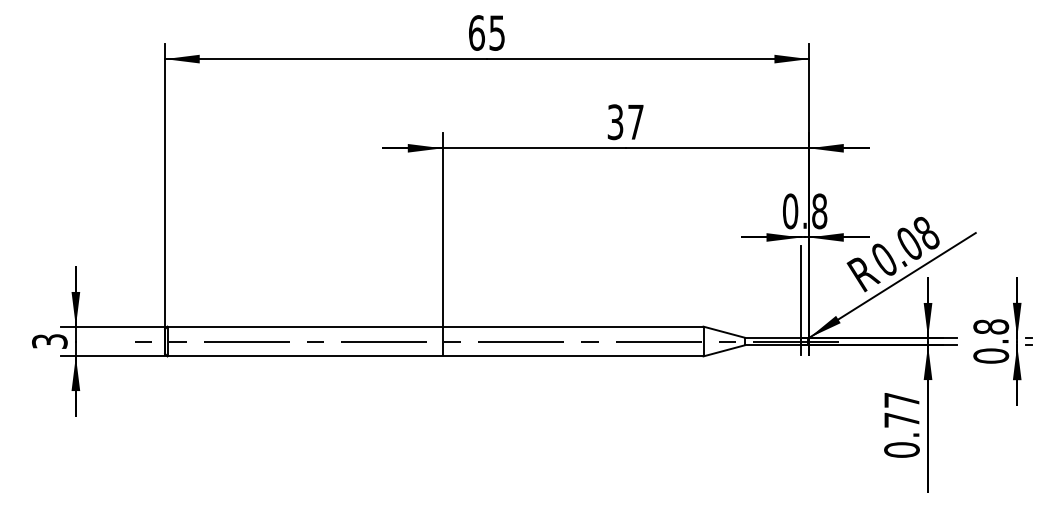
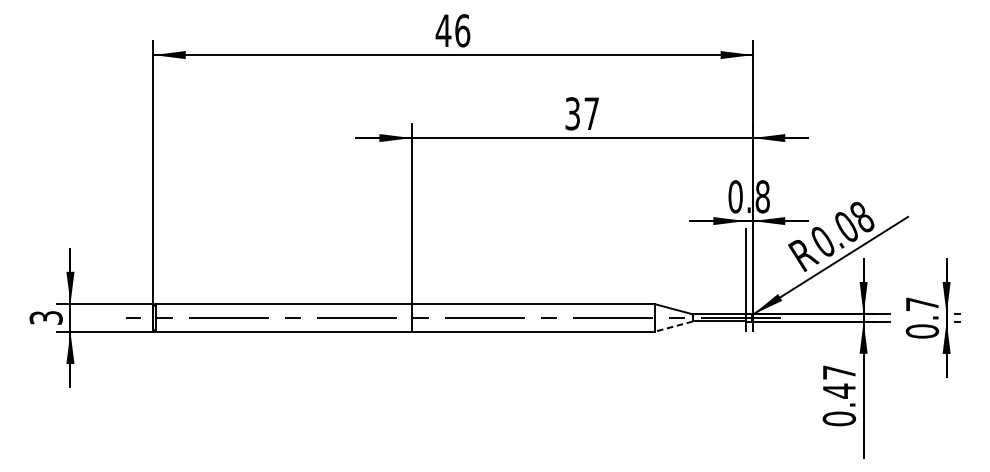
text: (486, 32) -> (452, 30), 65 -> 46
text: (991, 326) -> (922, 303), 0.8 -> 0.7
line: (723, 350) -> (673, 326), solid -> dashed
text: (901, 420) -> (838, 391), 0.77 -> 0.47

